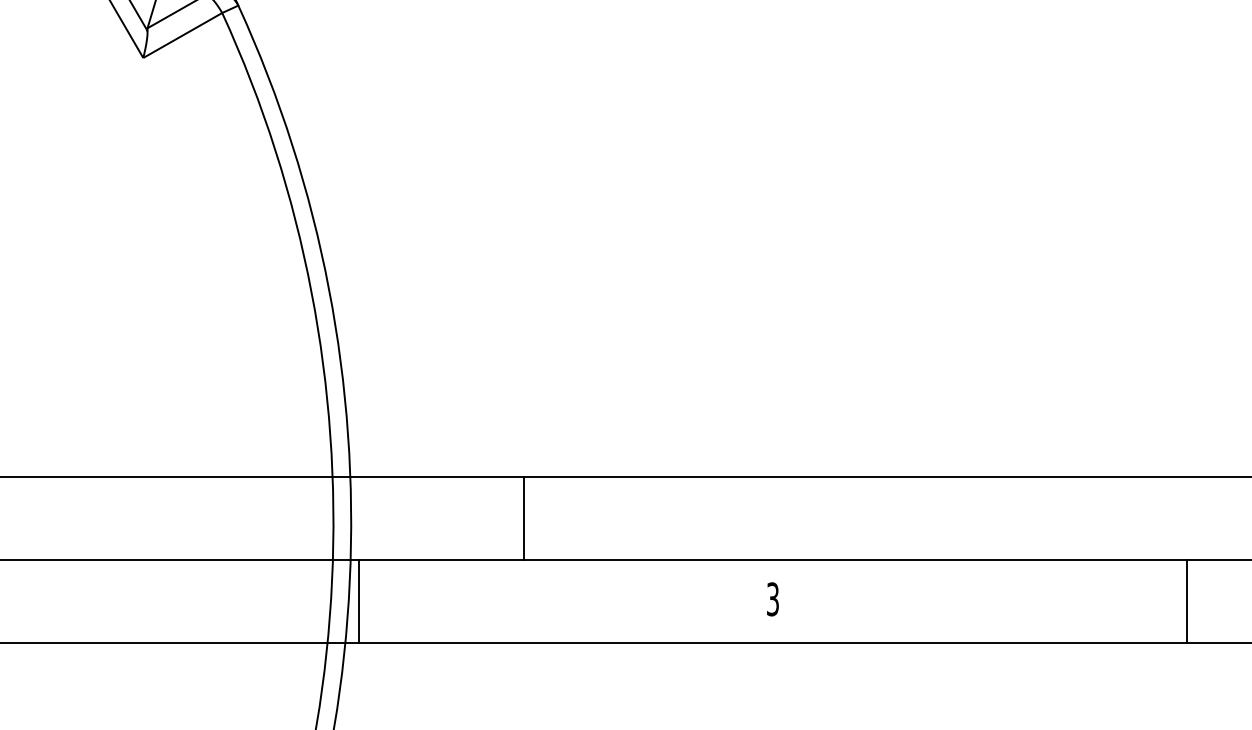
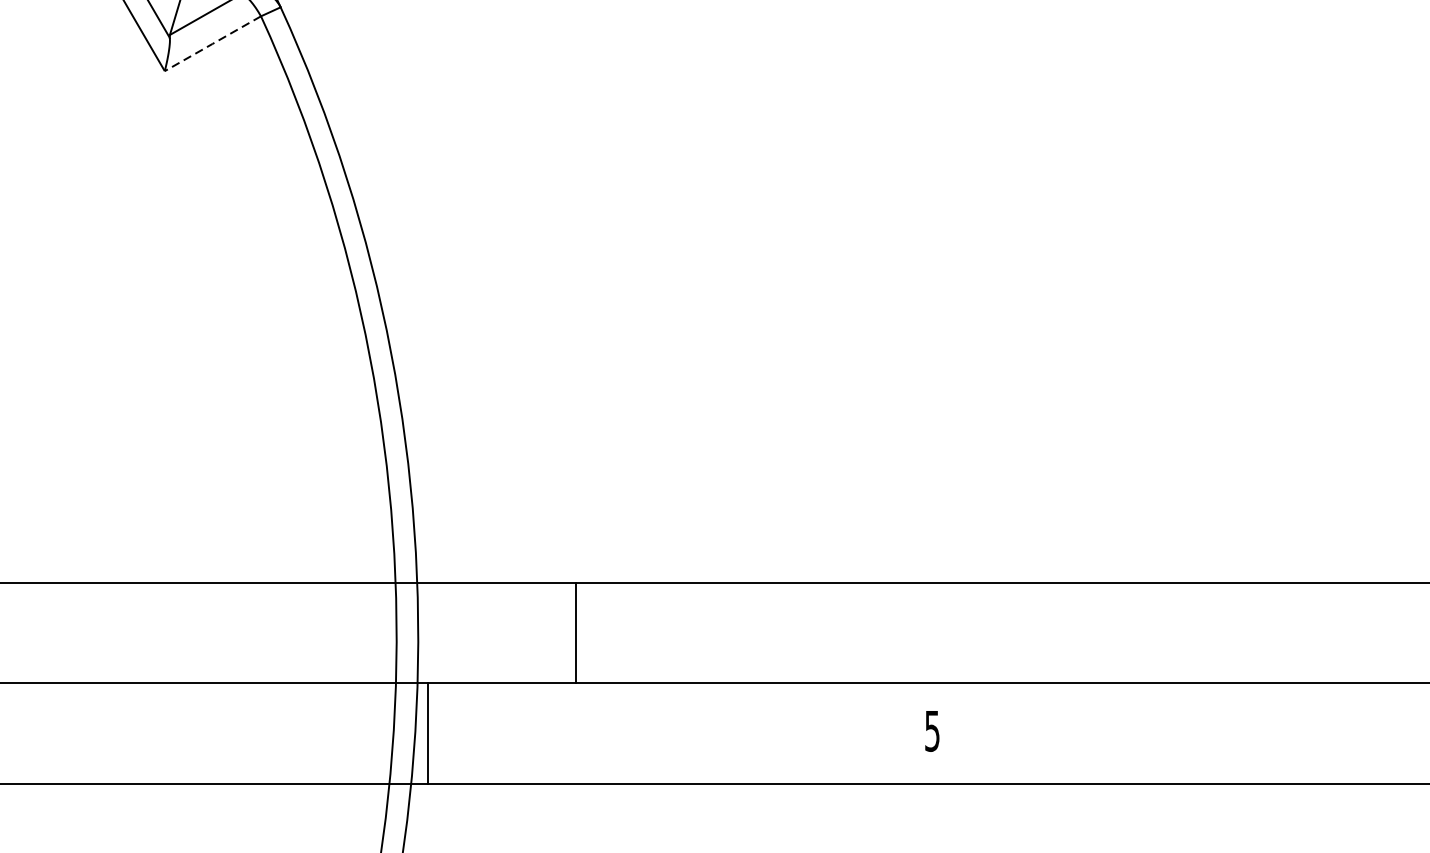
line: (182, 35) -> (212, 43), solid -> dashed
line: (524, 518) -> (575, 632), moved
text: (772, 598) -> (931, 730), 3 -> 5

